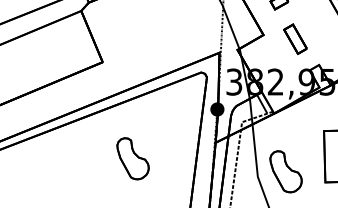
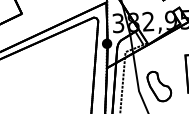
part: (132, 158) -> (47, 82), removed

